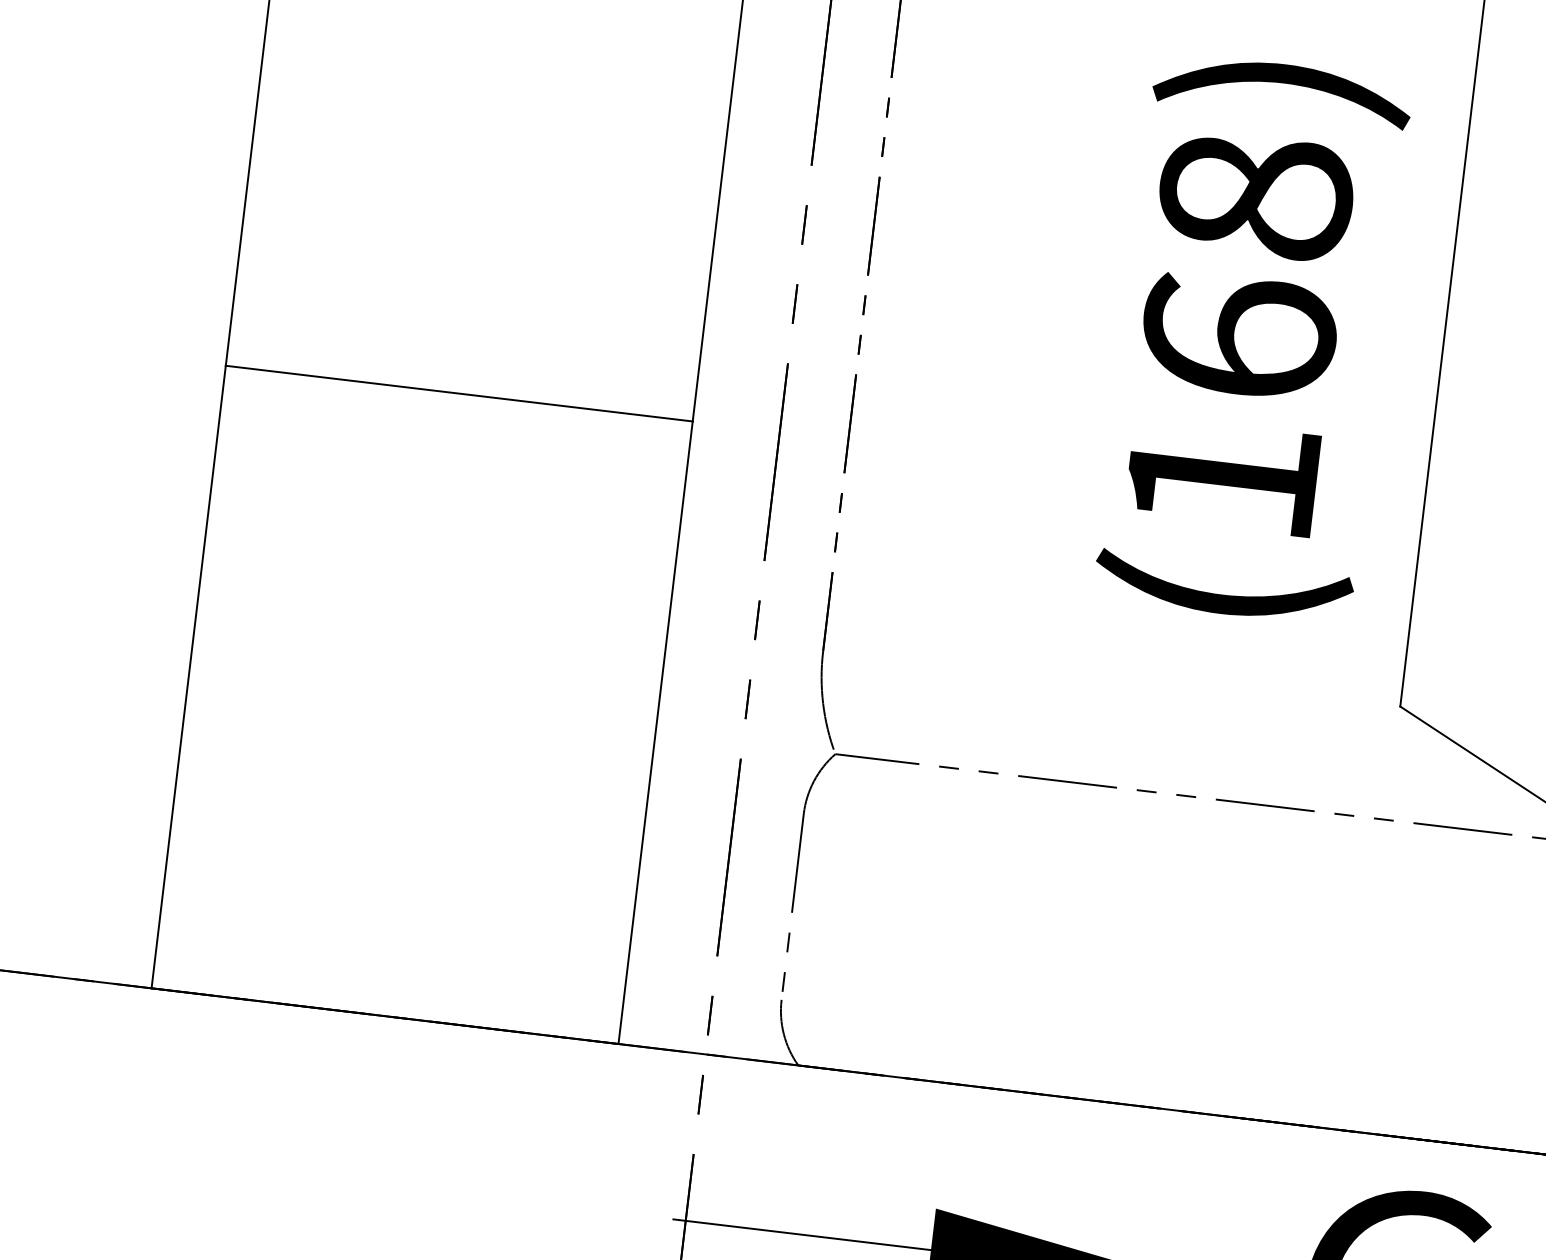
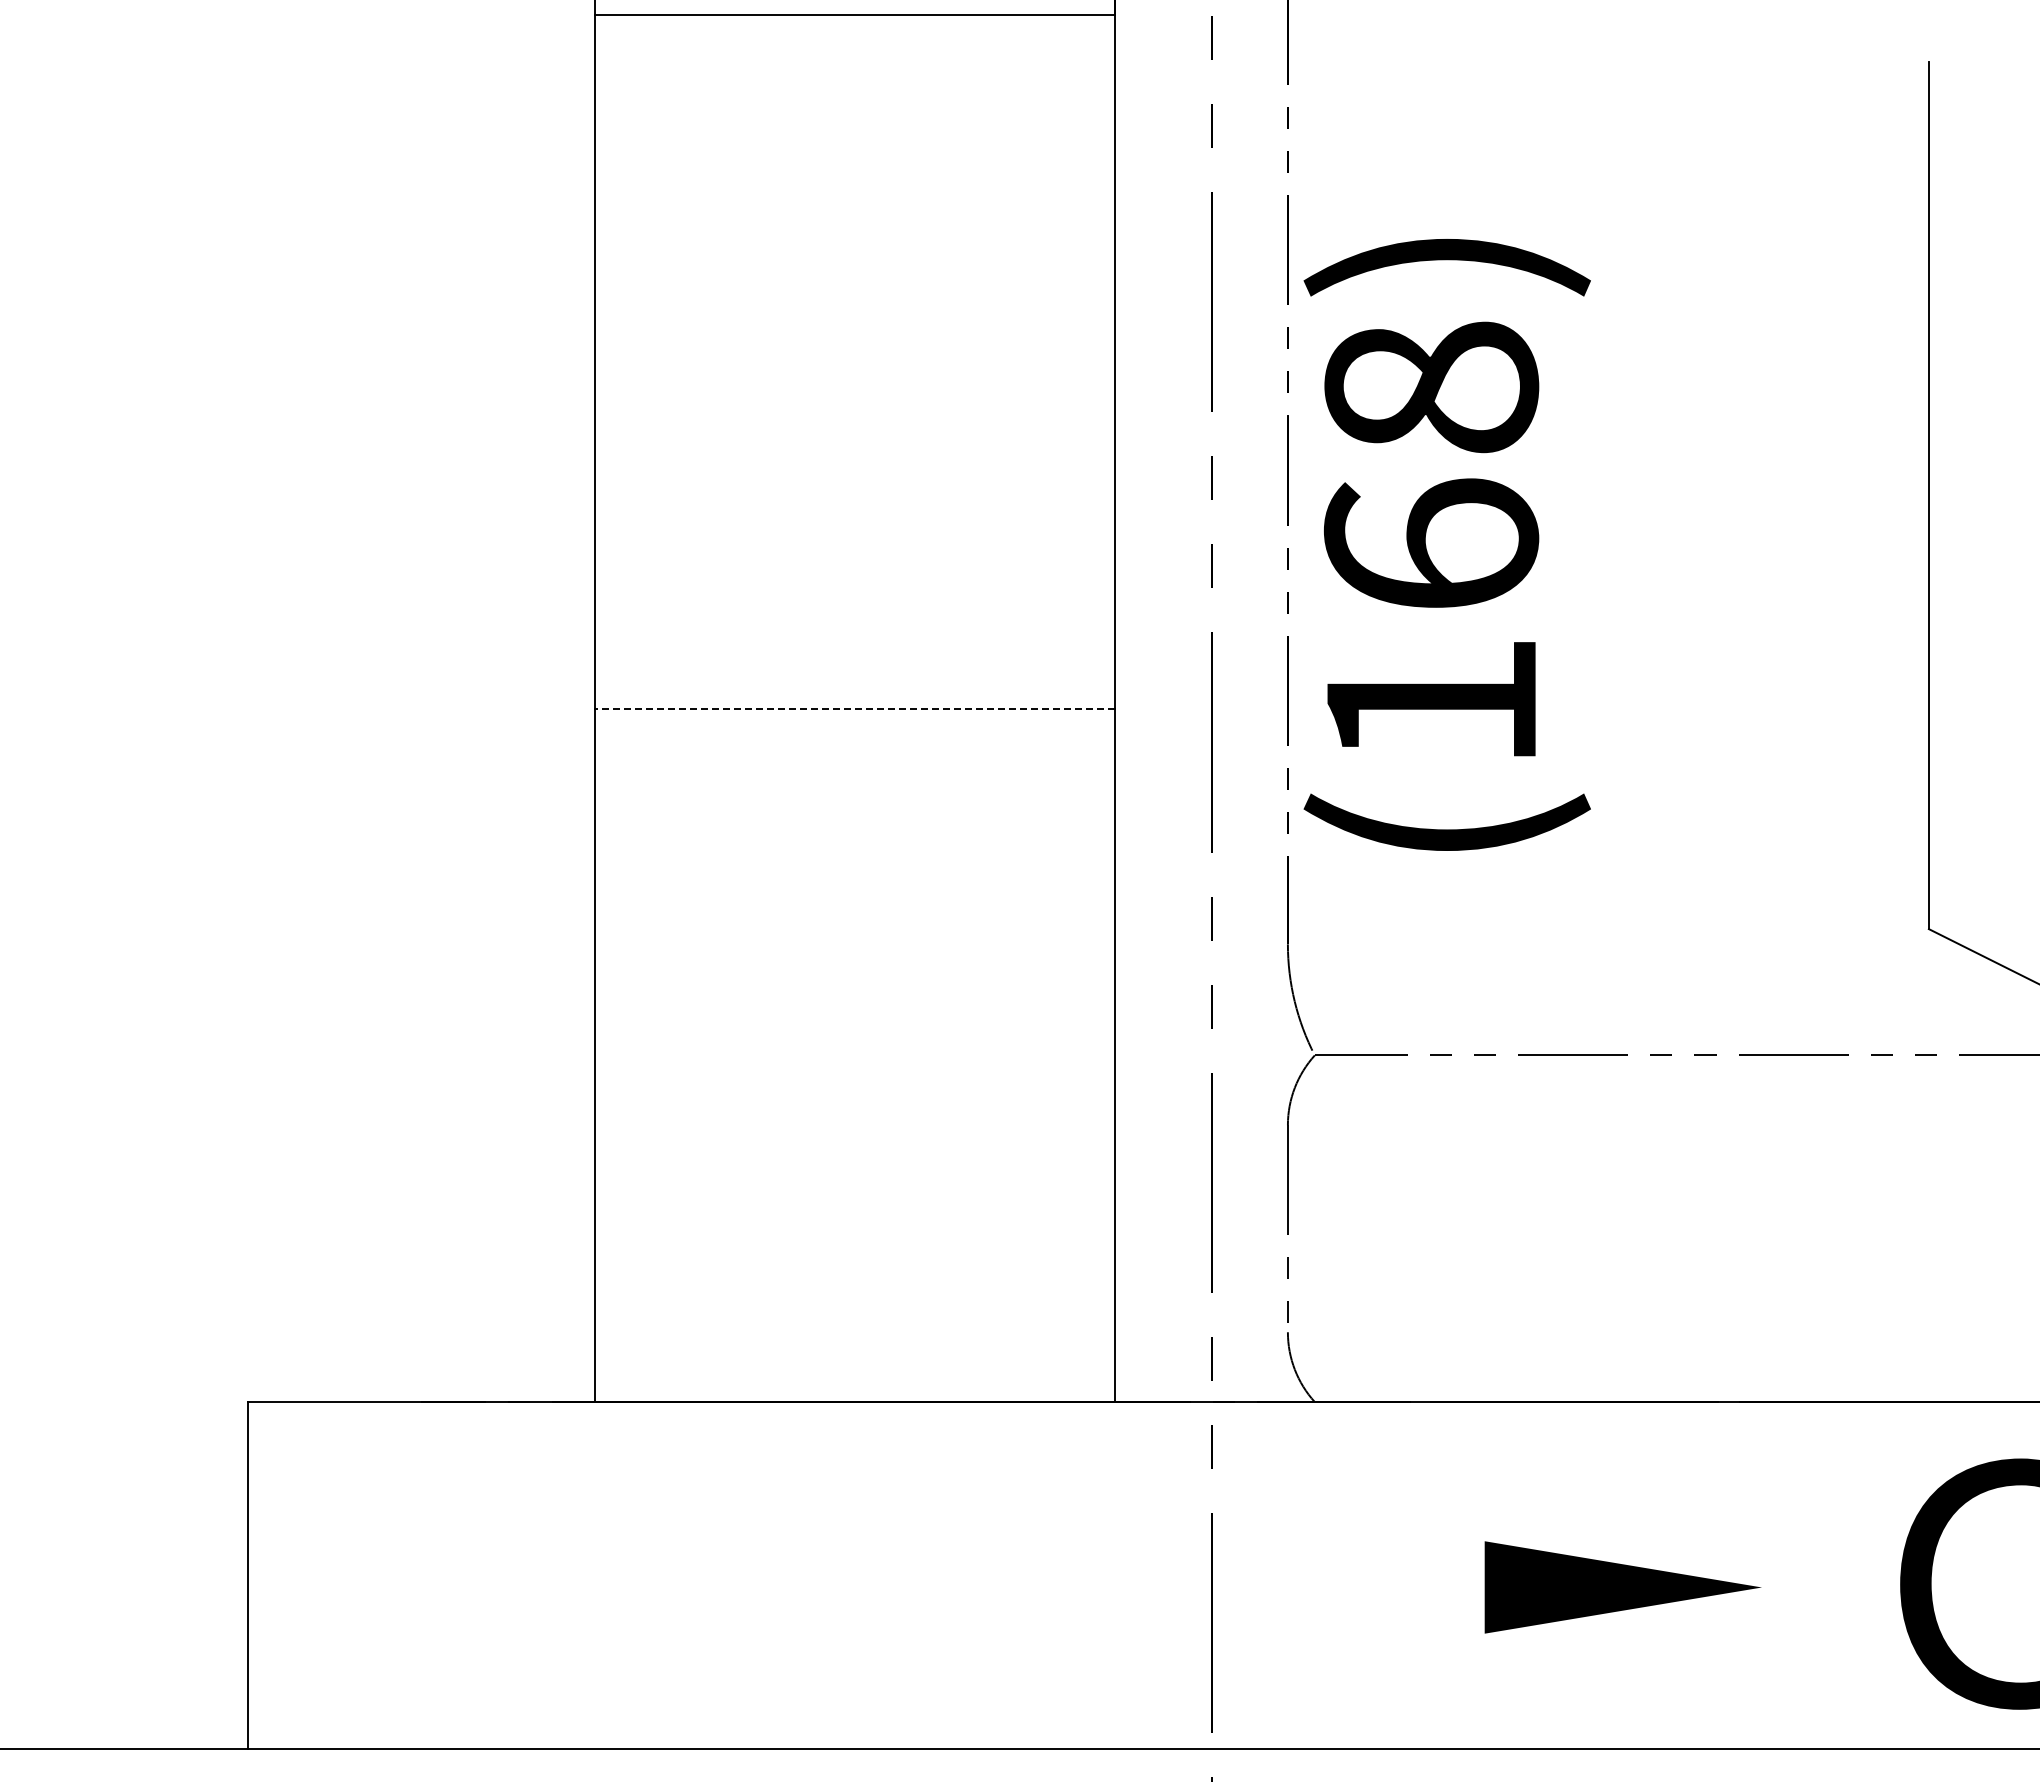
text: (1252, 338) -> (1446, 544), moved
line: (459, 393) -> (854, 708), solid -> dashed
line: (801, 1234) -> (1340, 1587), removed

